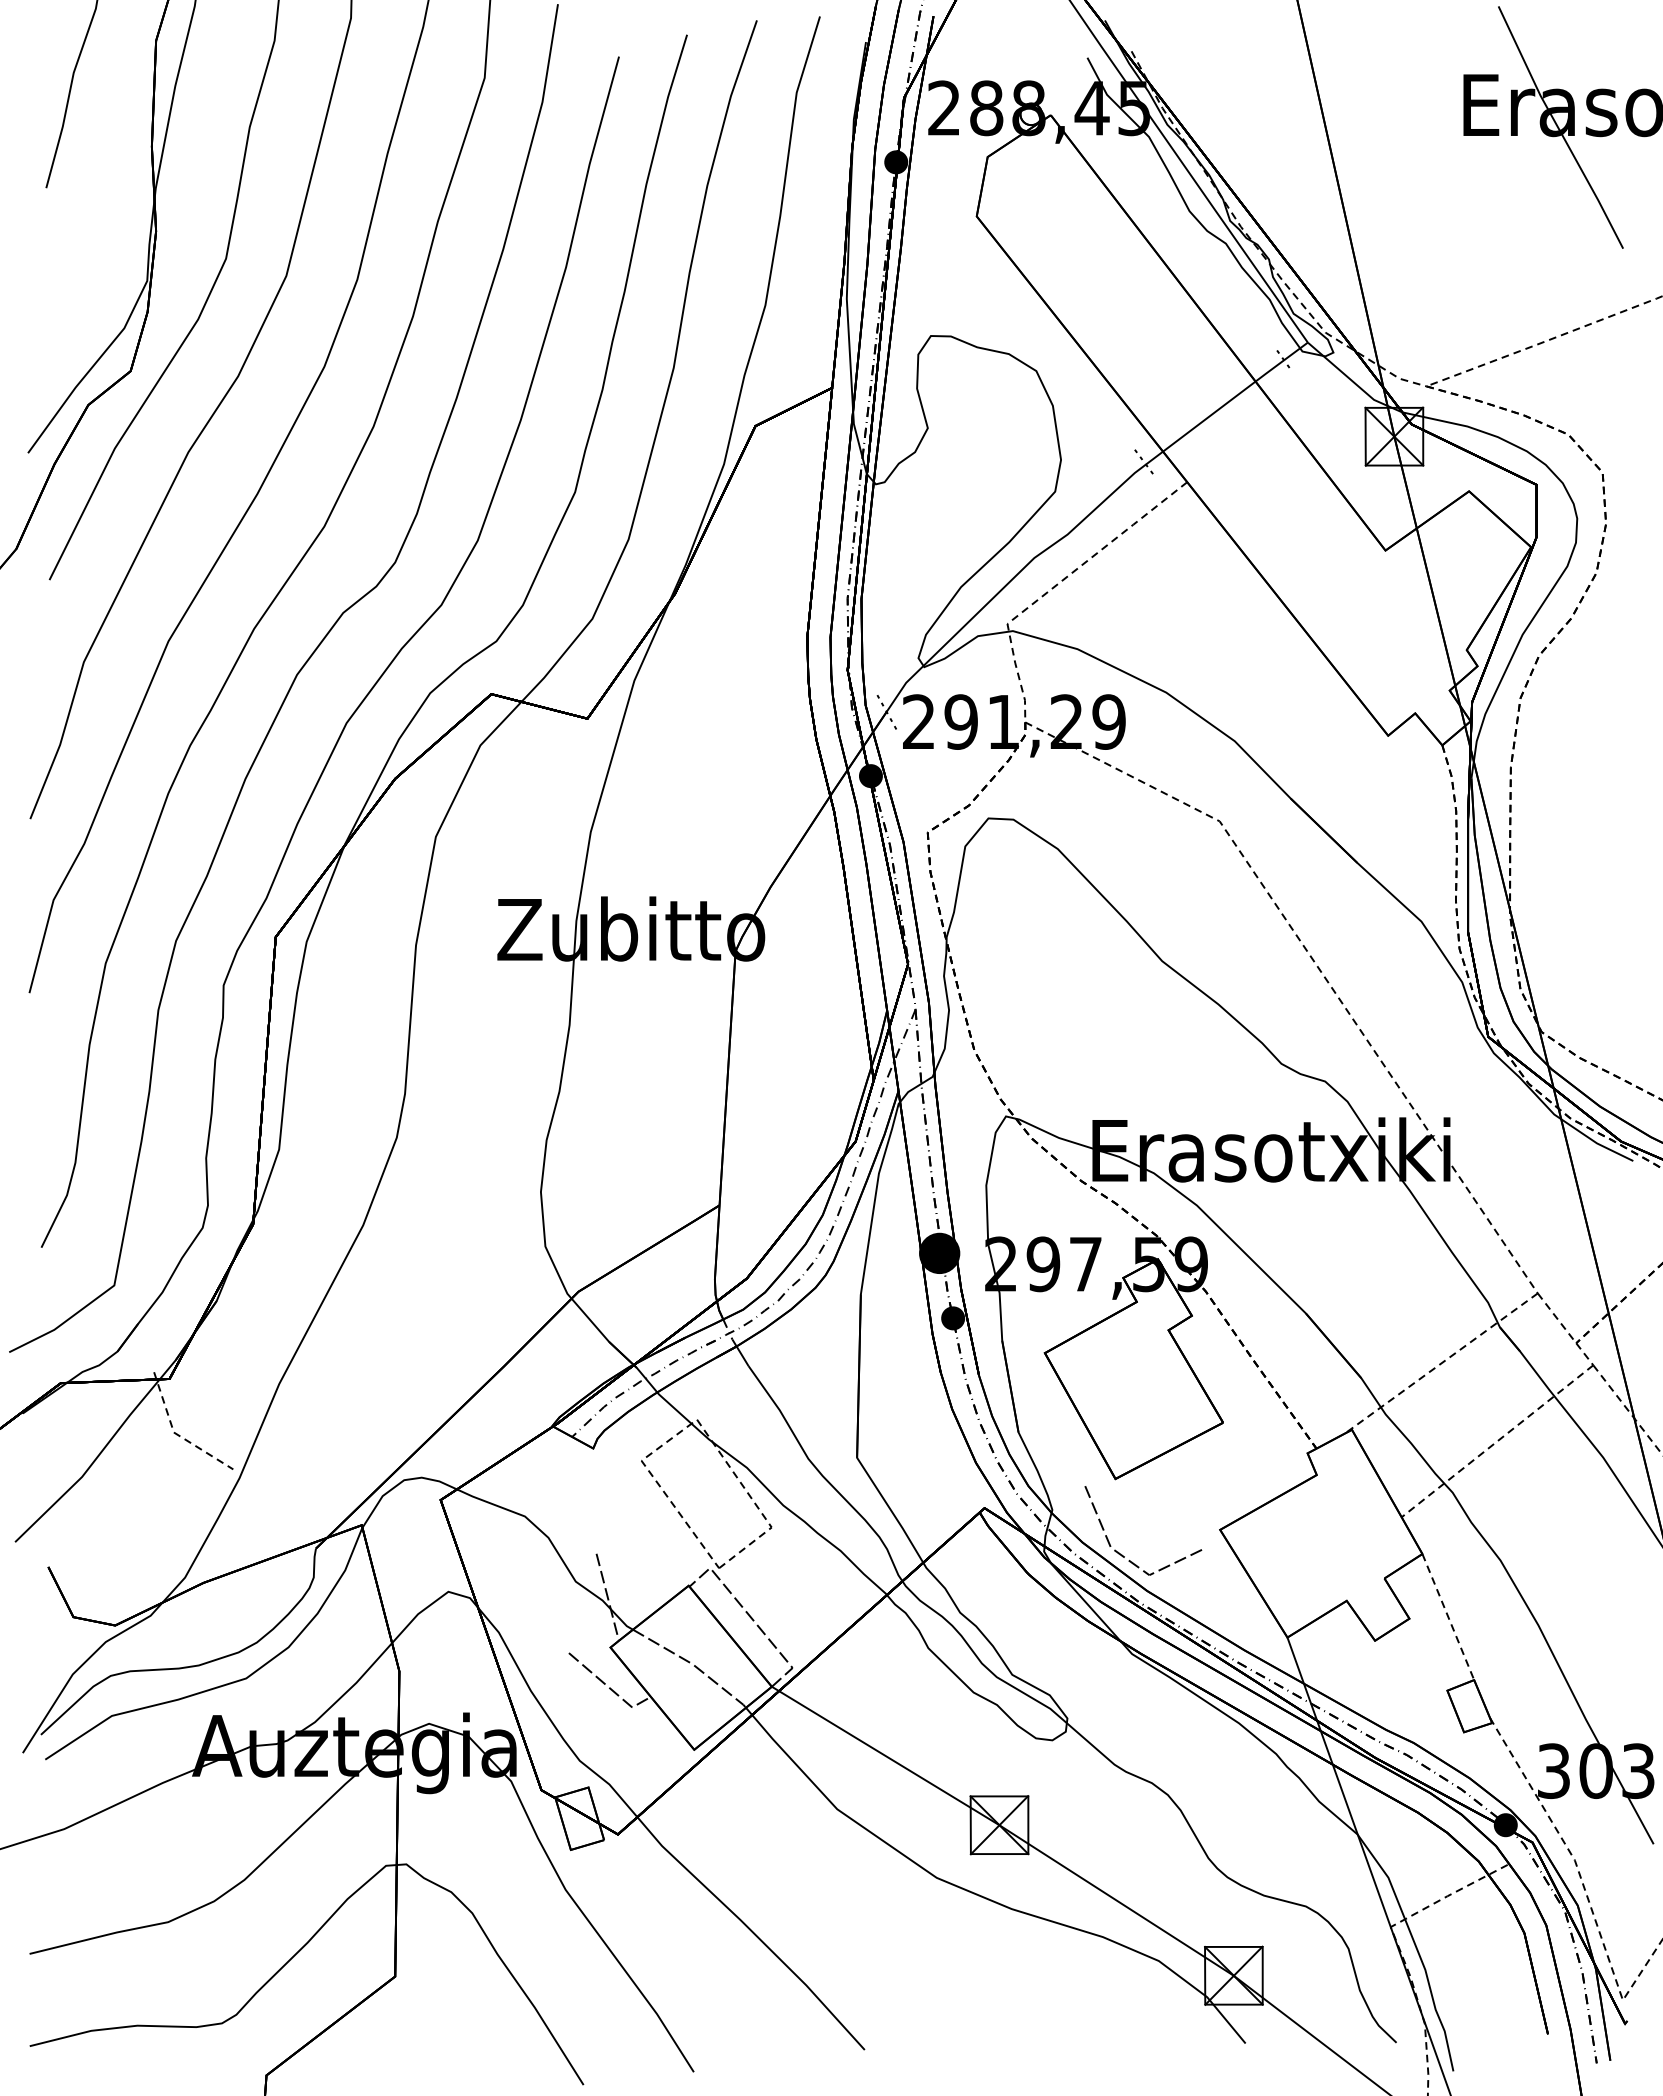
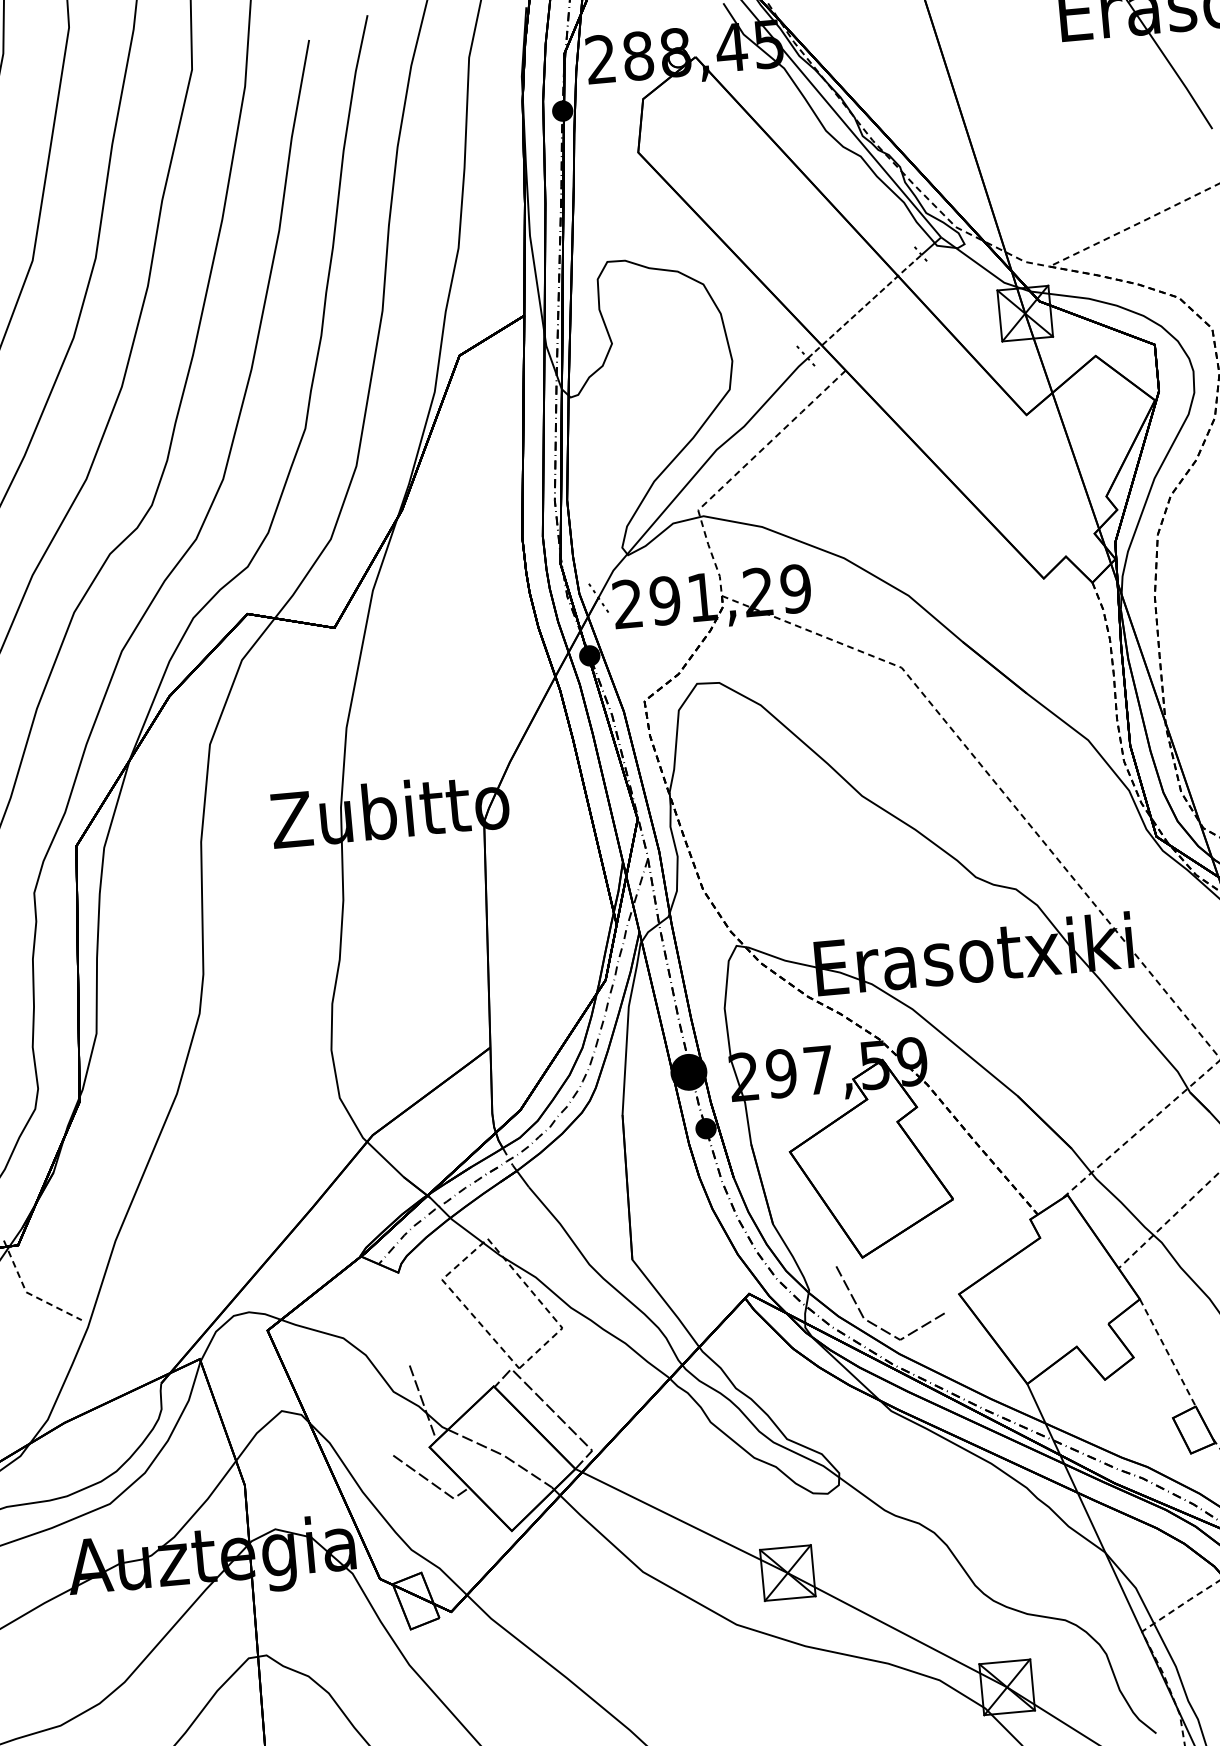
line: (1216, 411) -> (865, 305), solid -> dashed

